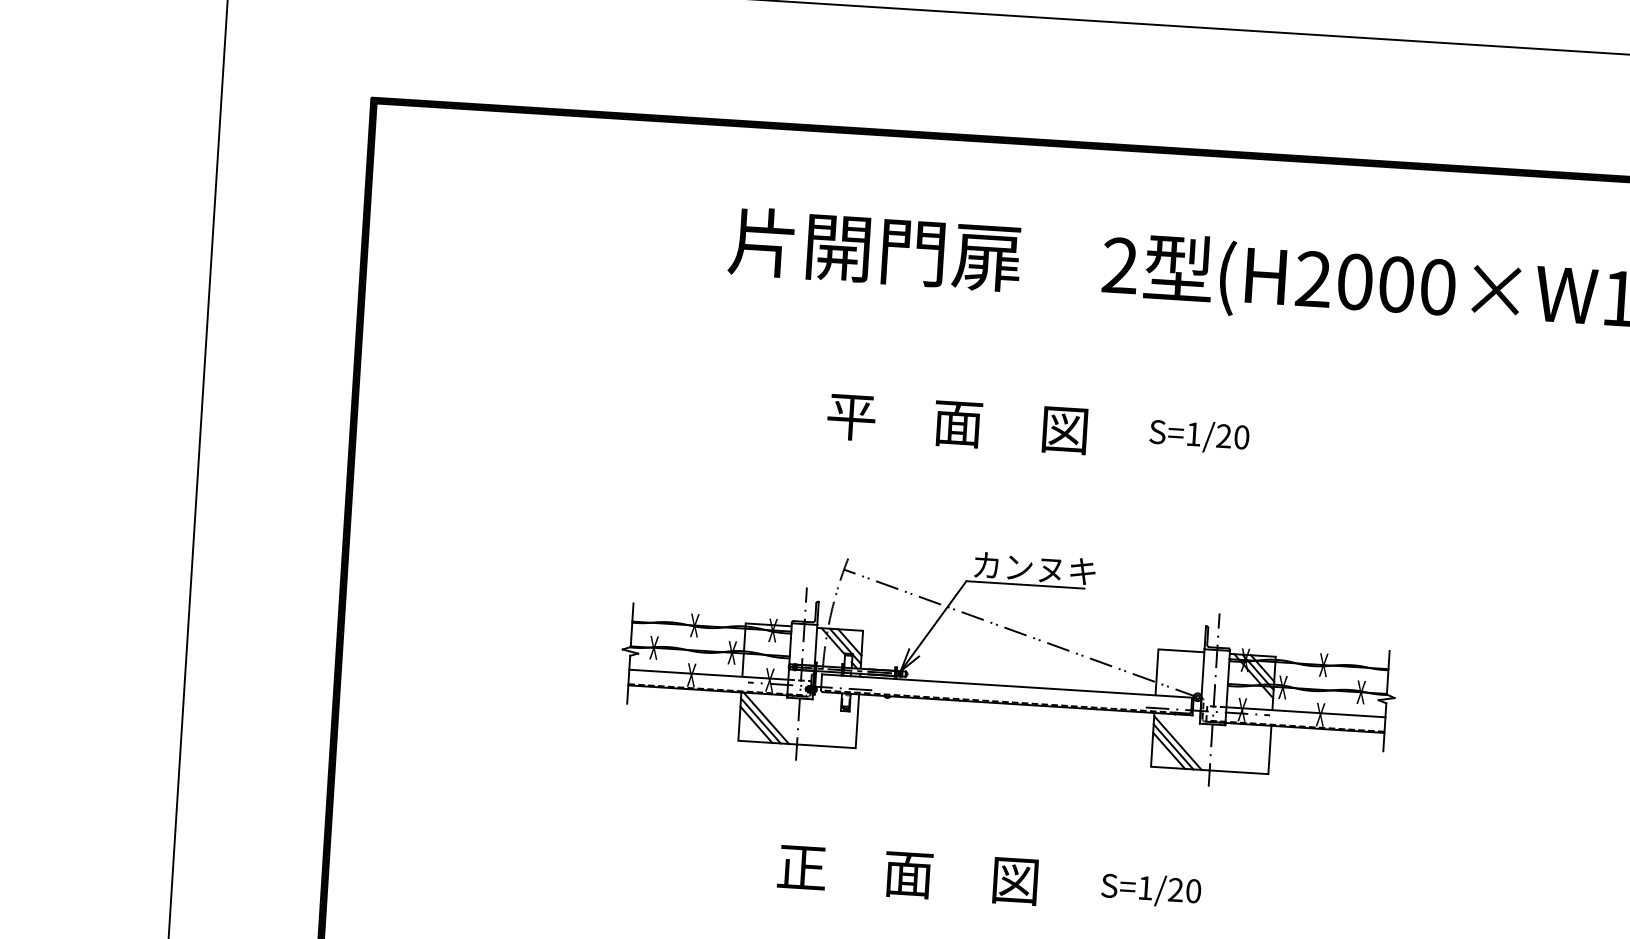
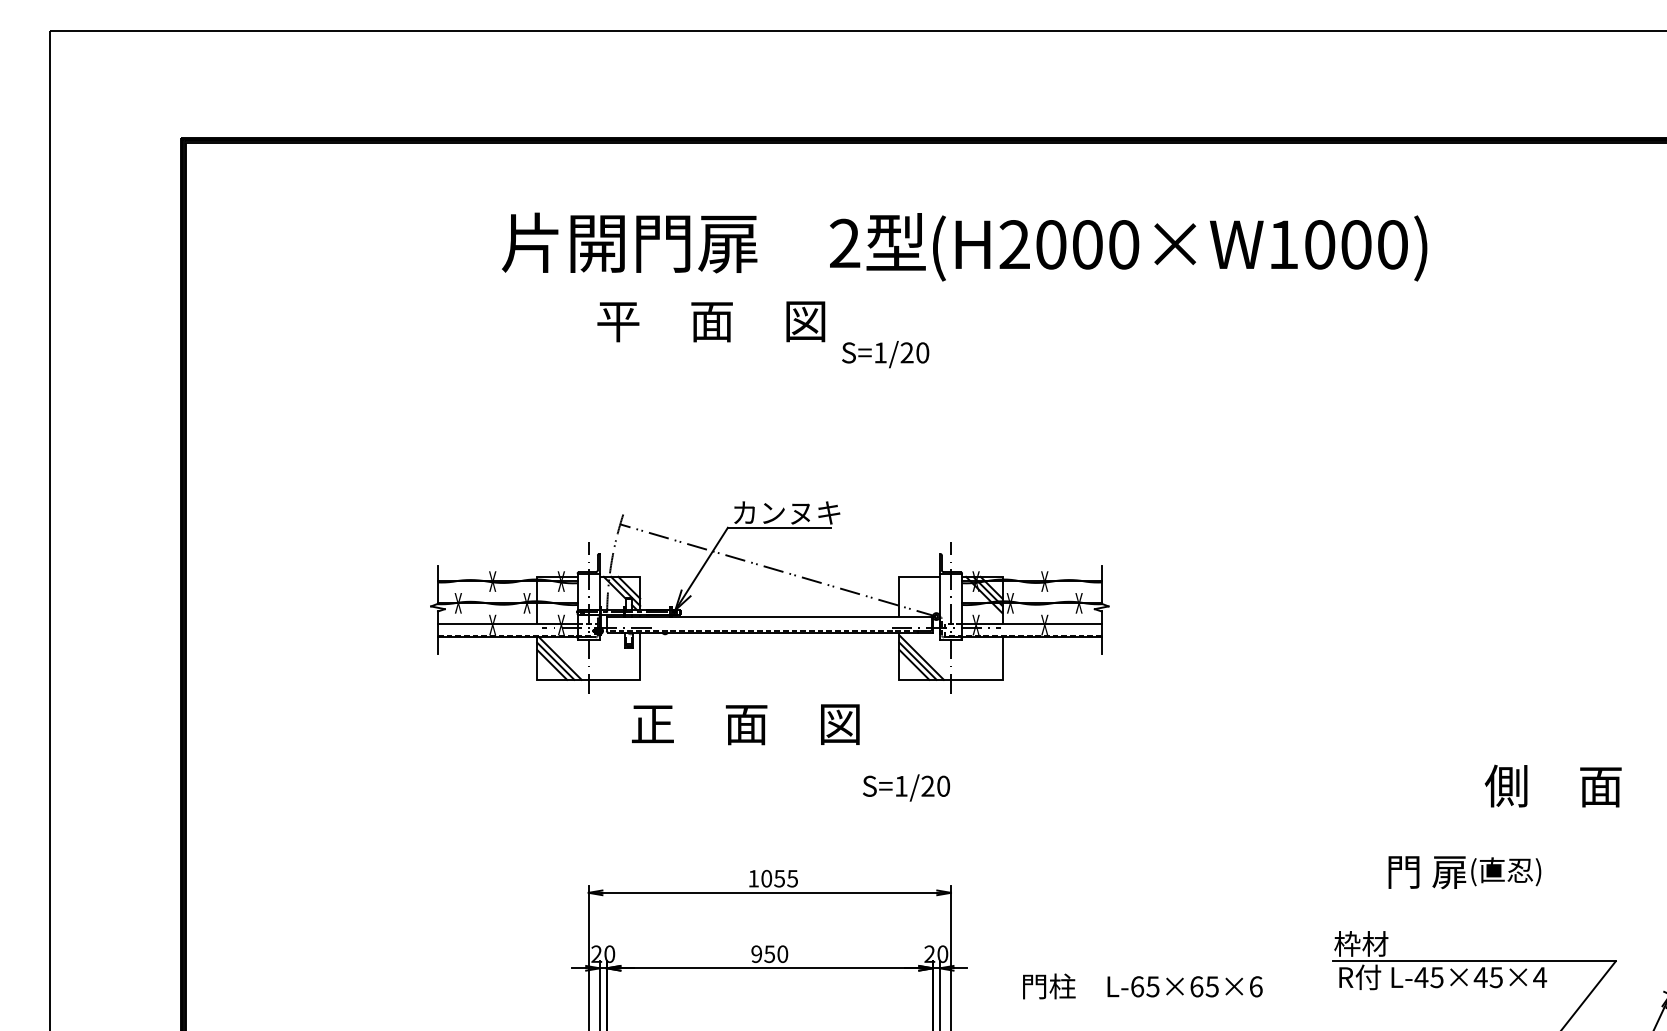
text: (957, 423) -> (711, 321), moved
text: (1199, 436) -> (885, 354), moved
text: (907, 874) -> (745, 724), moved

